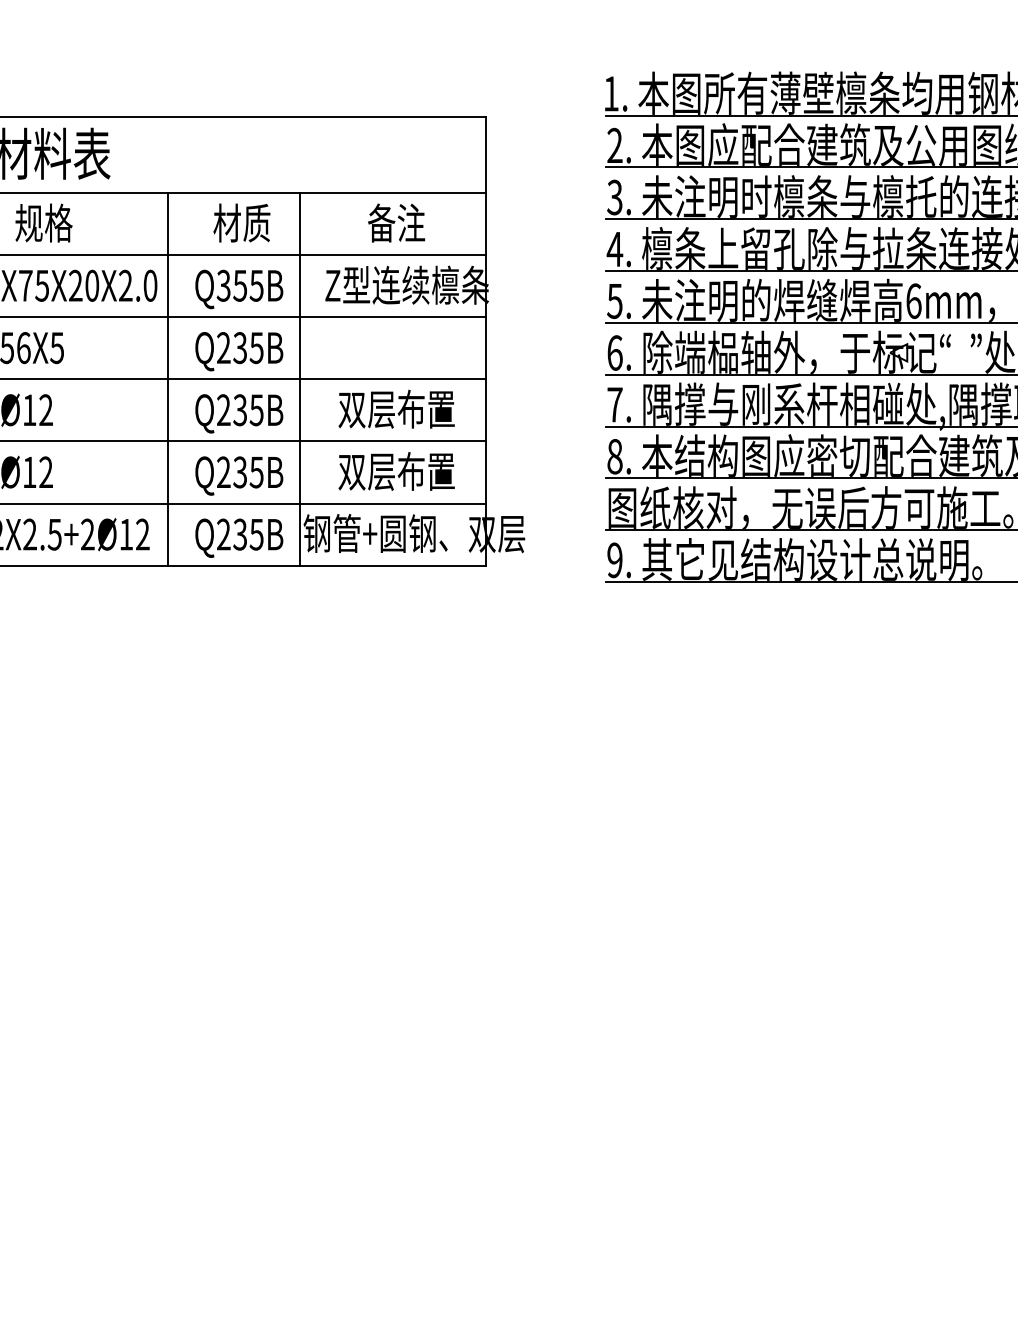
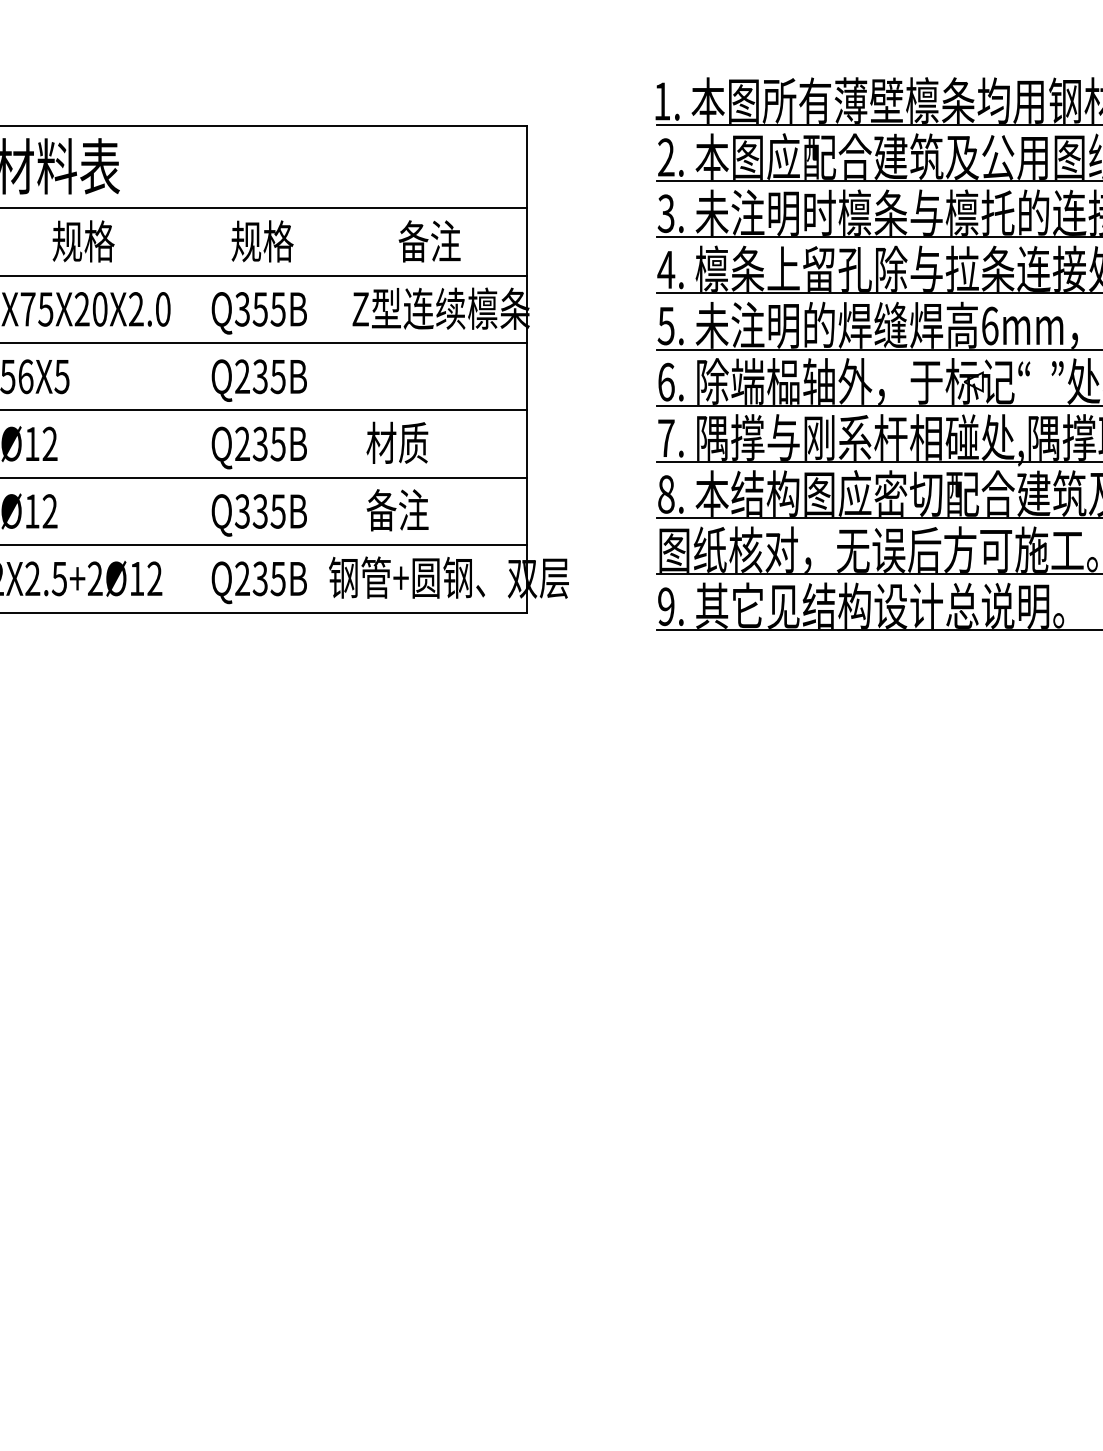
text: (43, 222) -> (83, 240), moved
text: (241, 222) -> (261, 240), 材质 -> 规格
line: (168, 378) -> (182, 409), removed
line: (299, 378) -> (324, 409), removed
text: (396, 408) -> (429, 442), 双层布置 -> 材质
text: (396, 470) -> (429, 509), 双层布置 -> 备注
text: (223, 472) -> (242, 511), Q235B -> Q335B

